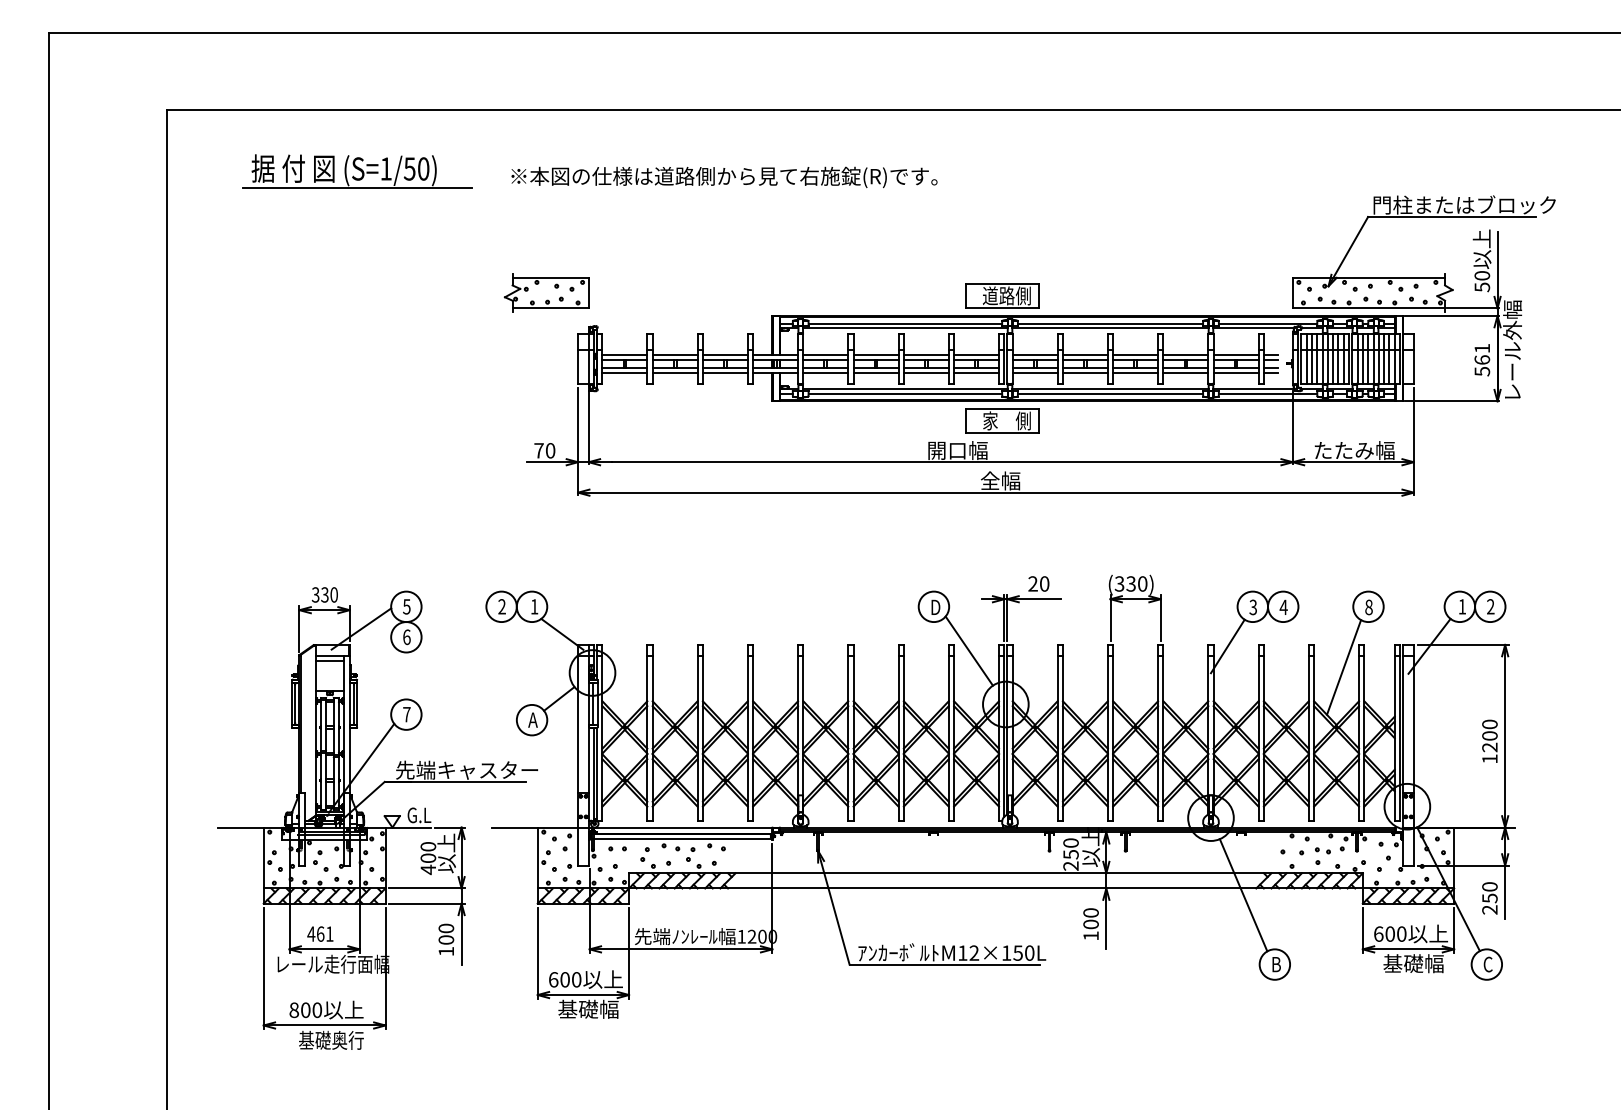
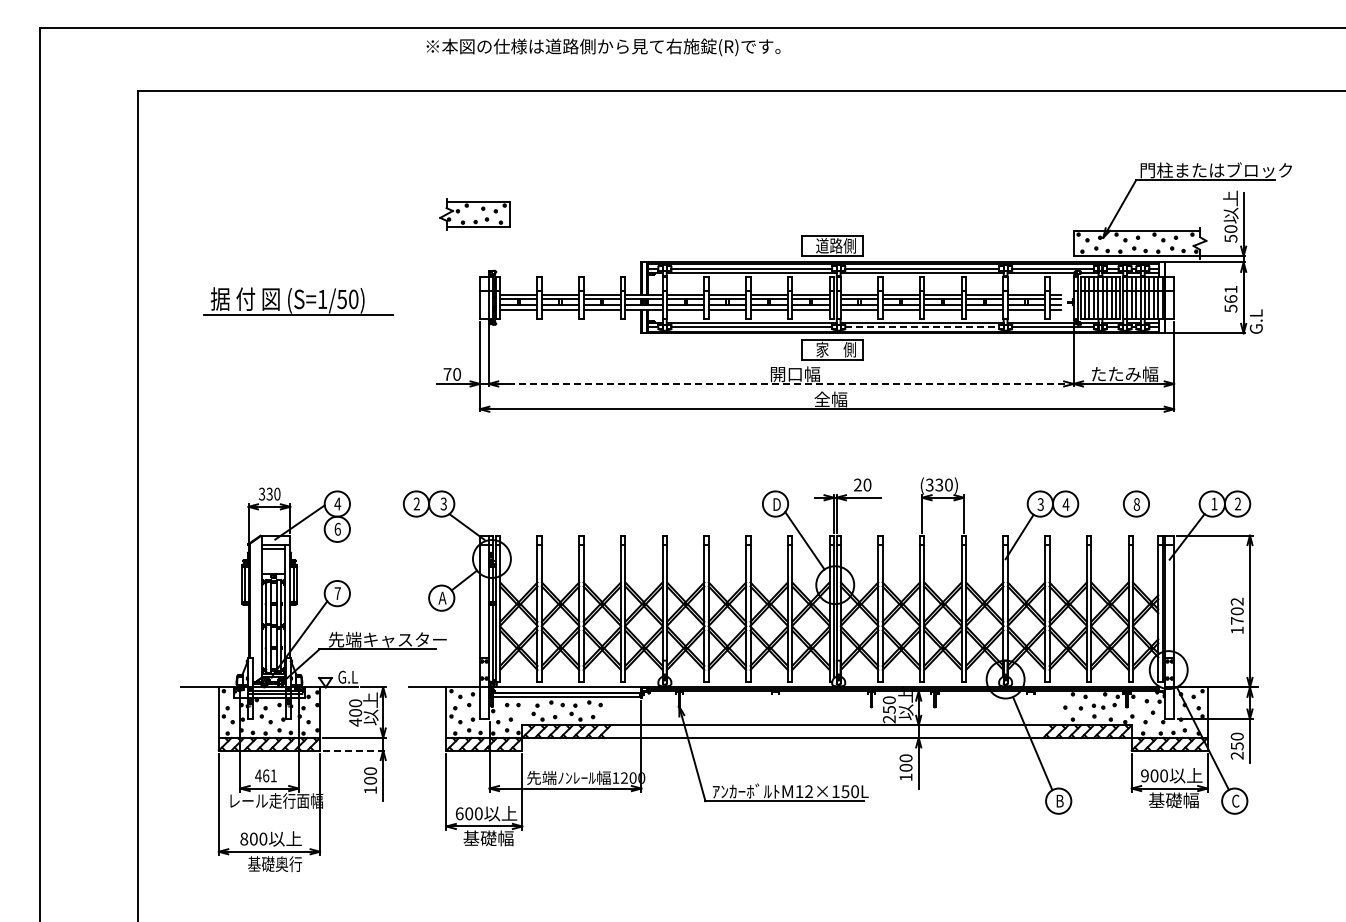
part: (357, 171) -> (298, 301), moved
text: (724, 177) -> (603, 47), moved
part: (546, 293) -> (474, 214), moved
text: (1511, 350) -> (1255, 291), レール外幅 -> G.L
line: (1110, 394) -> (922, 327), solid -> dashed
line: (951, 461) -> (790, 383), solid -> dashed
text: (406, 606) -> (337, 503), 5 -> 4
text: (534, 606) -> (443, 503), 1 -> 3
line: (1344, 667) -> (1116, 554), removed
text: (1488, 734) -> (1236, 610), 1200 -> 1702
line: (427, 903) -> (354, 750), solid -> dashed
text: (1378, 933) -> (1144, 775), 600 -> 900

